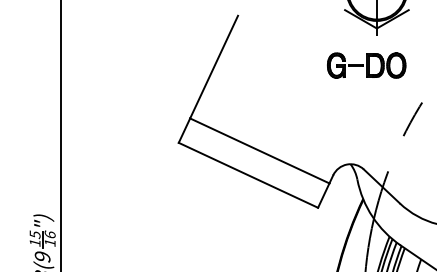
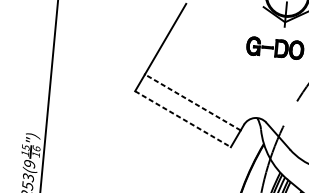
line: (259, 150) -> (192, 102), solid -> dashed
line: (248, 175) -> (183, 119), solid -> dashed

